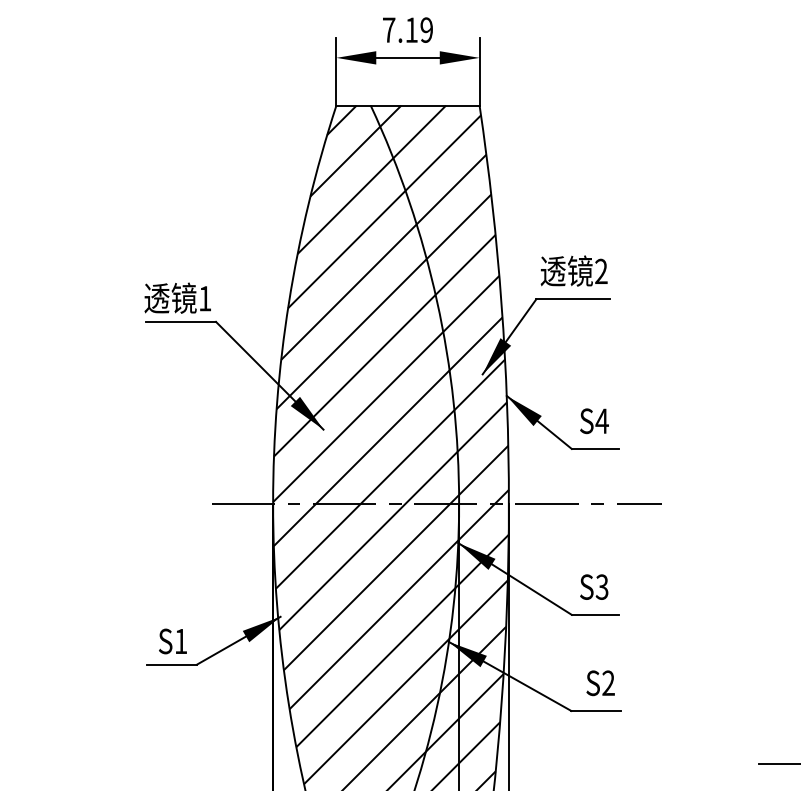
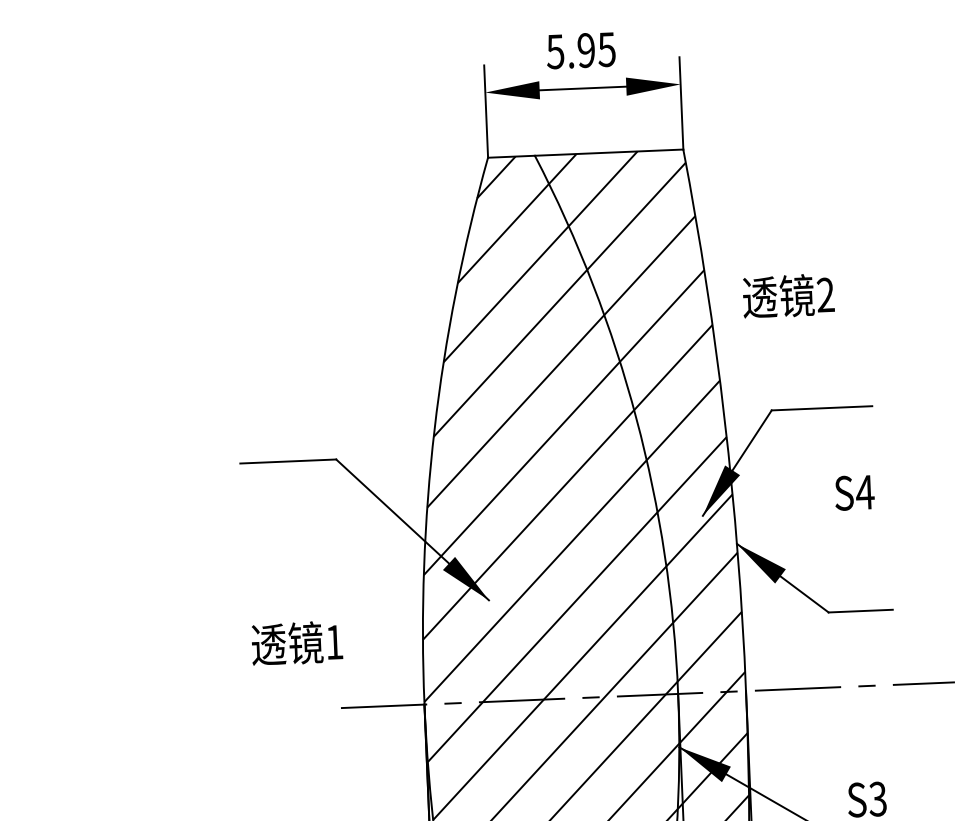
text: (407, 29) -> (580, 49), 7.19 -> 5.95
text: (573, 270) -> (787, 295), moved
text: (177, 297) -> (296, 642), moved
text: (594, 421) -> (854, 493), moved

